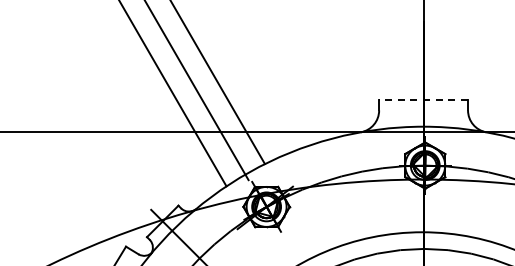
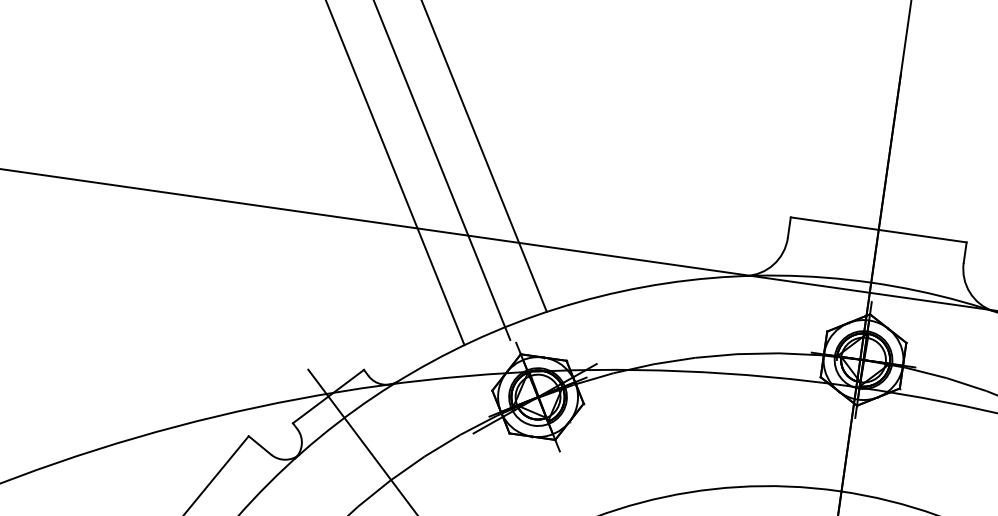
line: (423, 100) -> (878, 230), dashed -> solid

